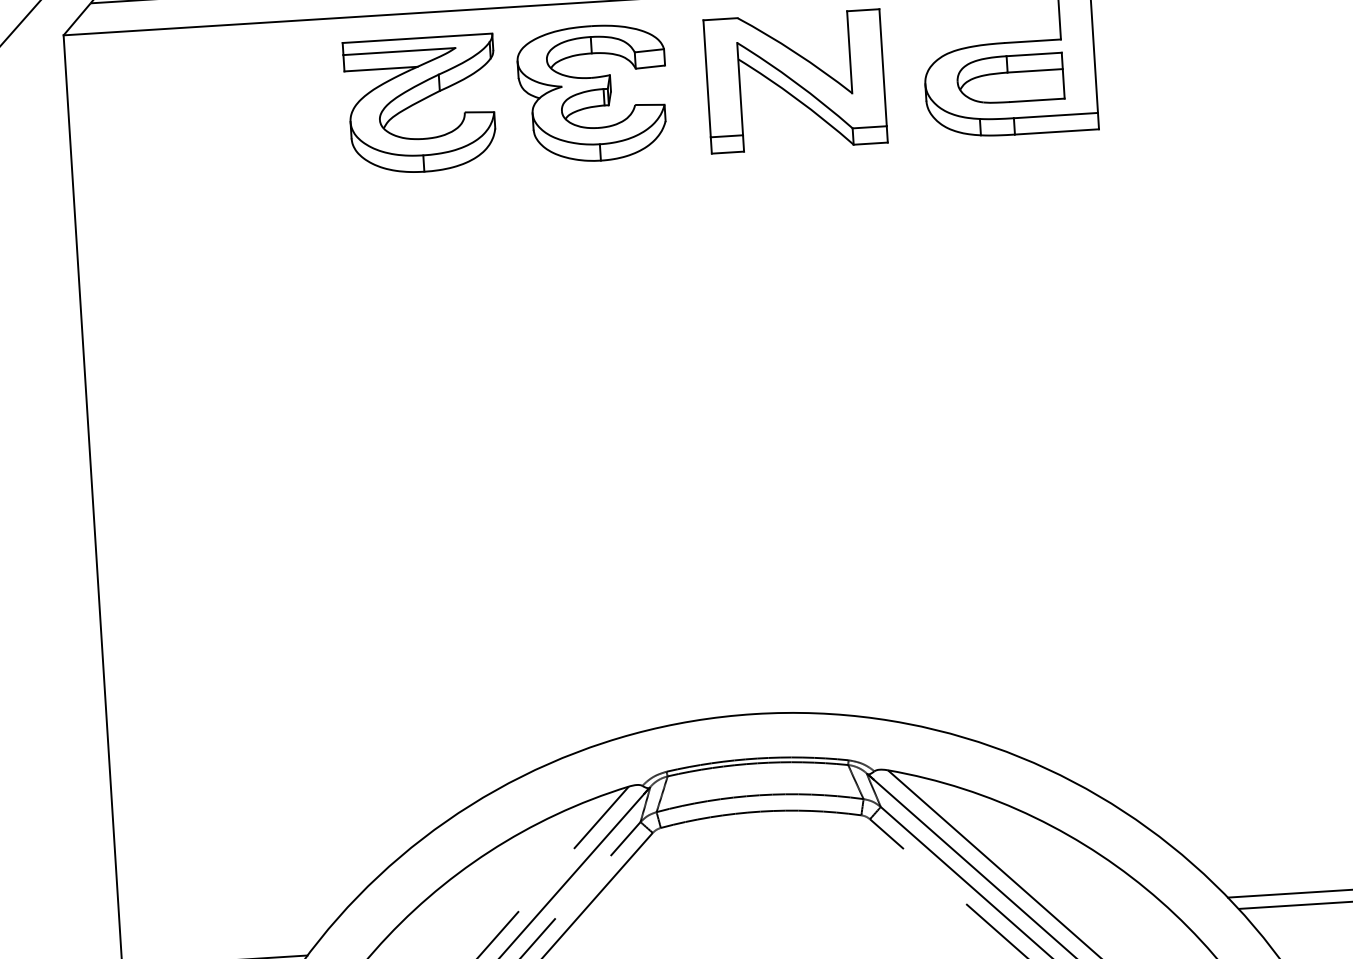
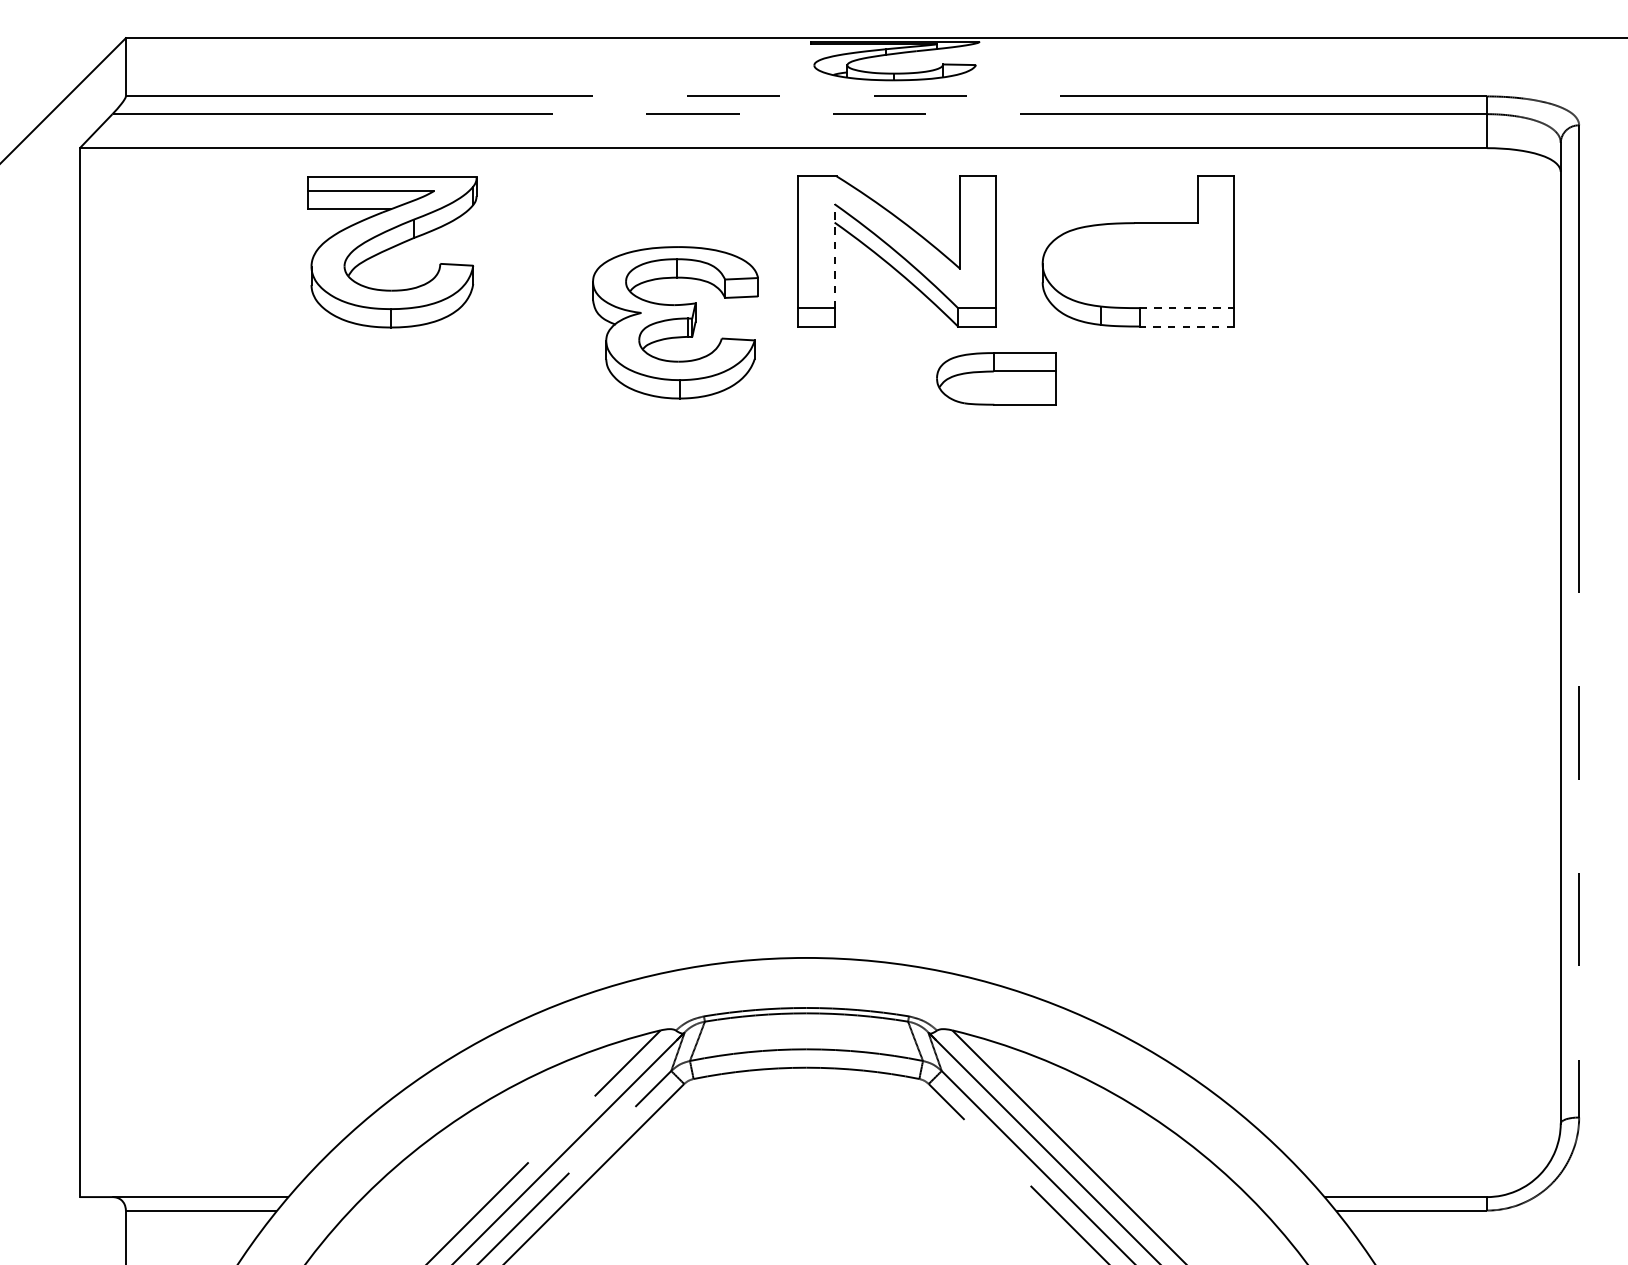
part: (1010, 78) -> (996, 378), moved
line: (740, 89) -> (834, 256), solid -> dashed
part: (593, 93) -> (675, 322), moved
part: (421, 104) -> (392, 252), moved
line: (1056, 115) -> (1187, 308), solid -> dashed
line: (1056, 131) -> (1186, 326), solid -> dashed

